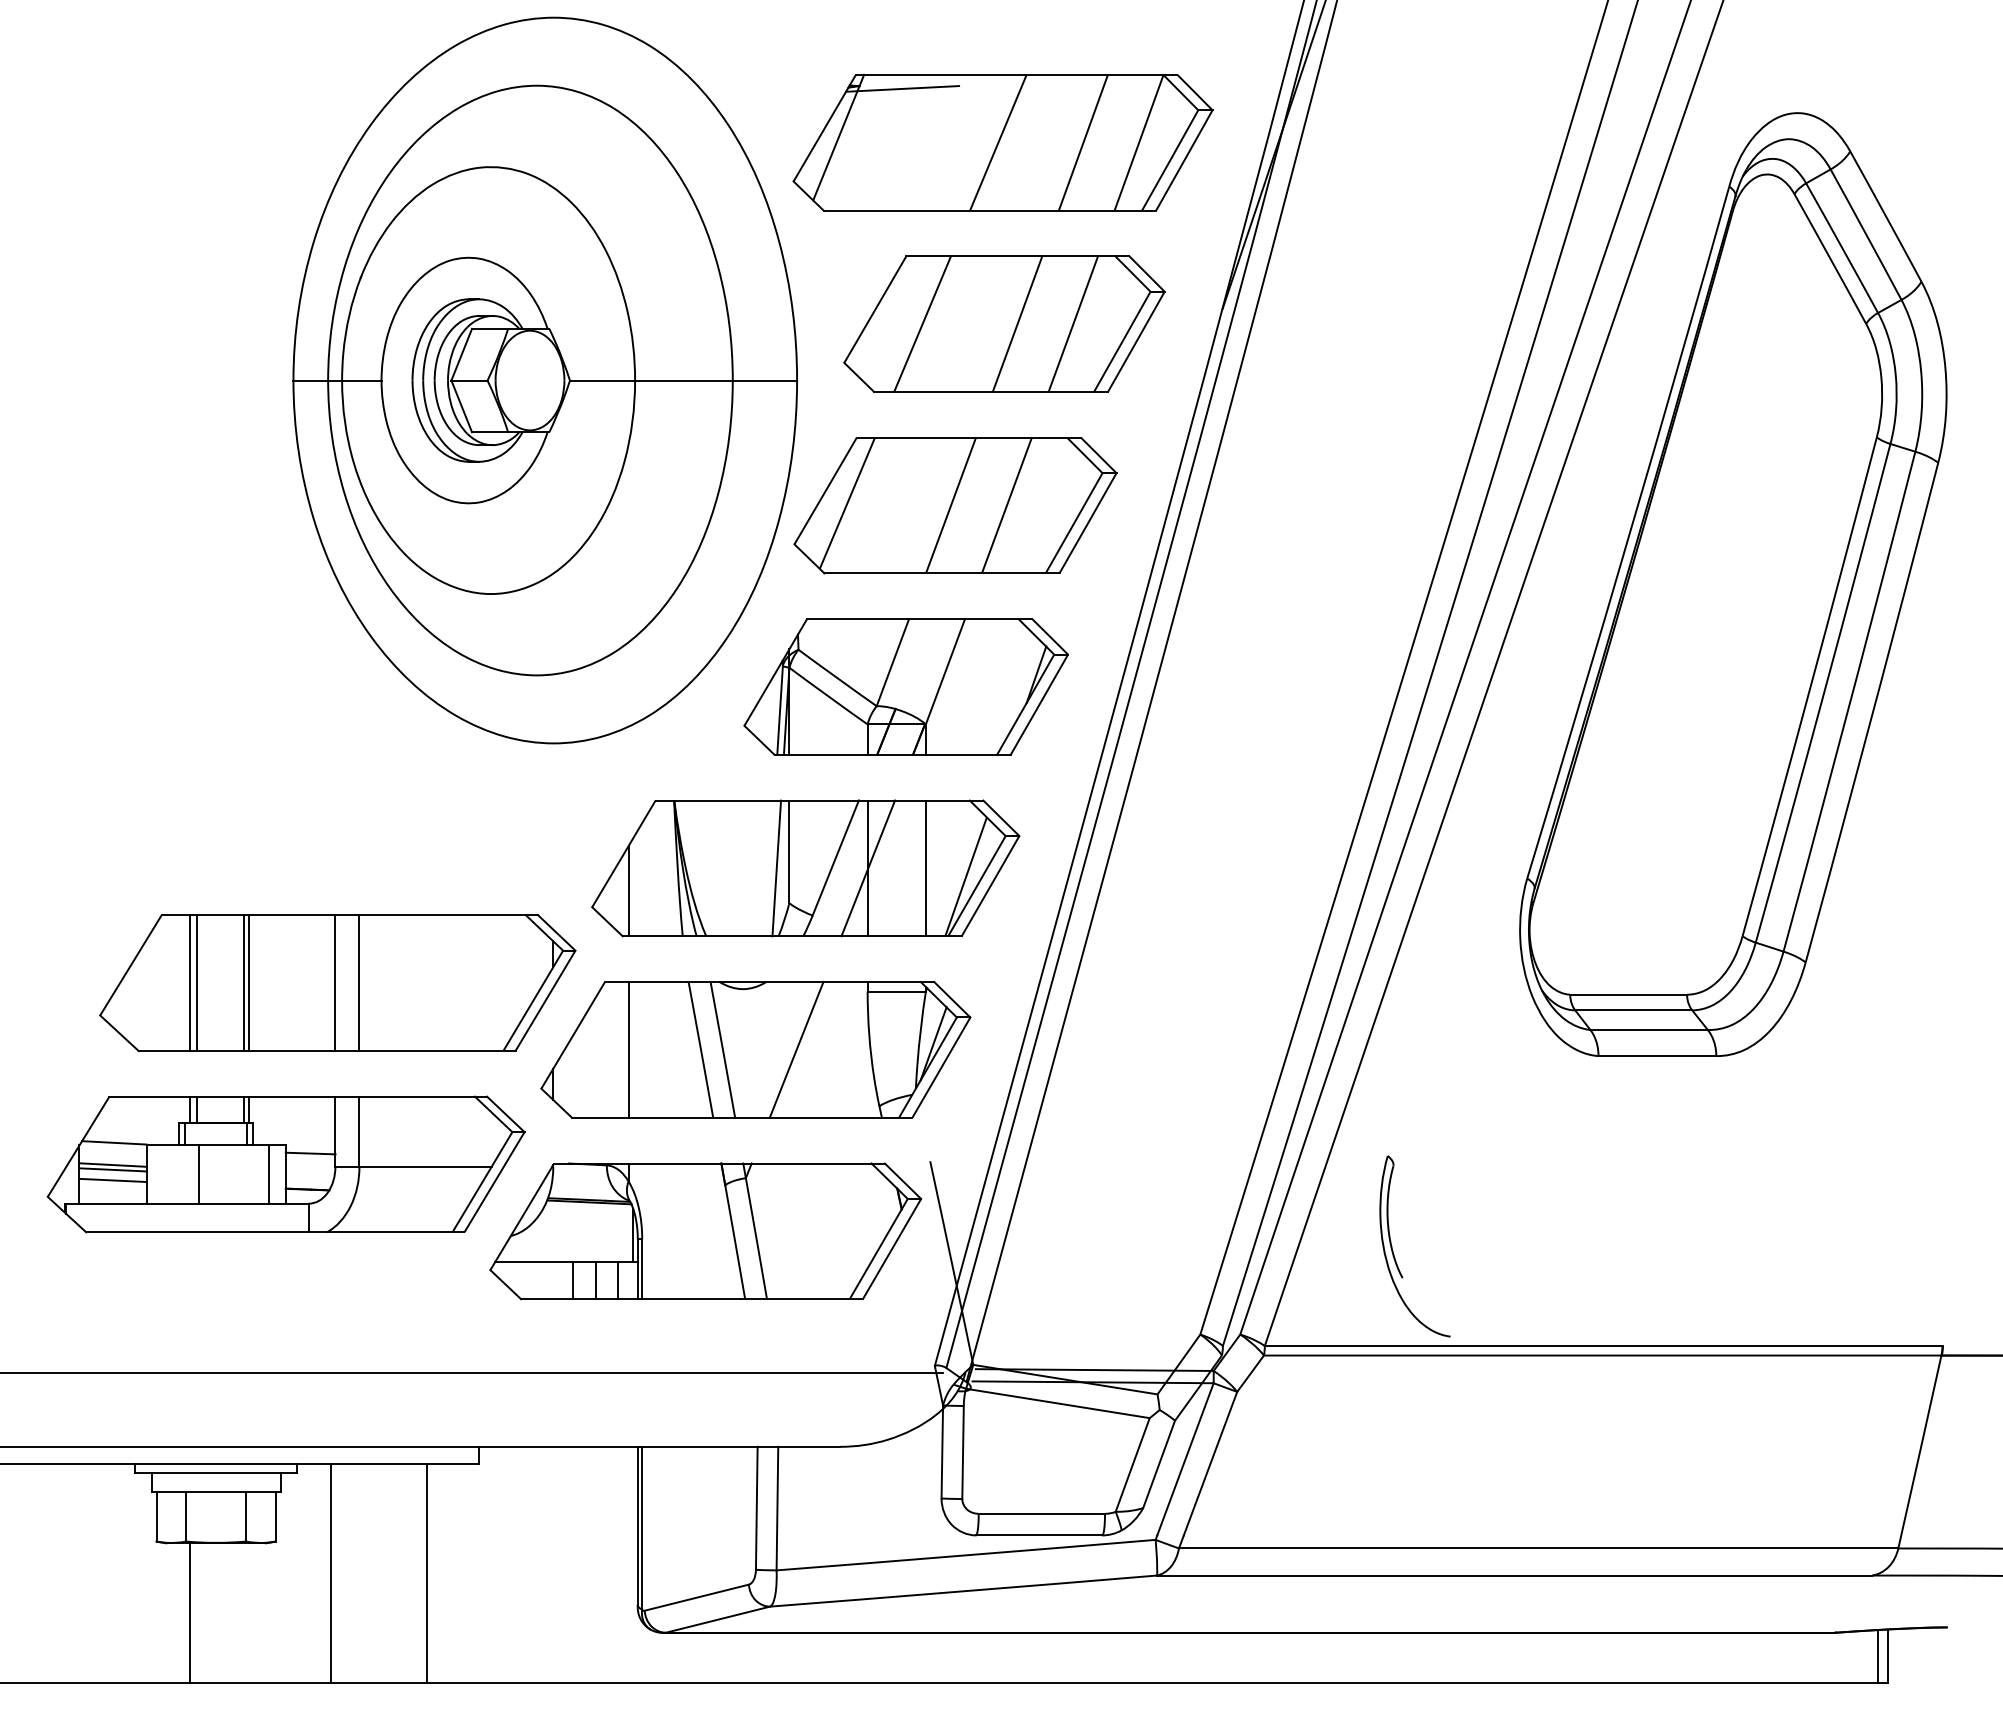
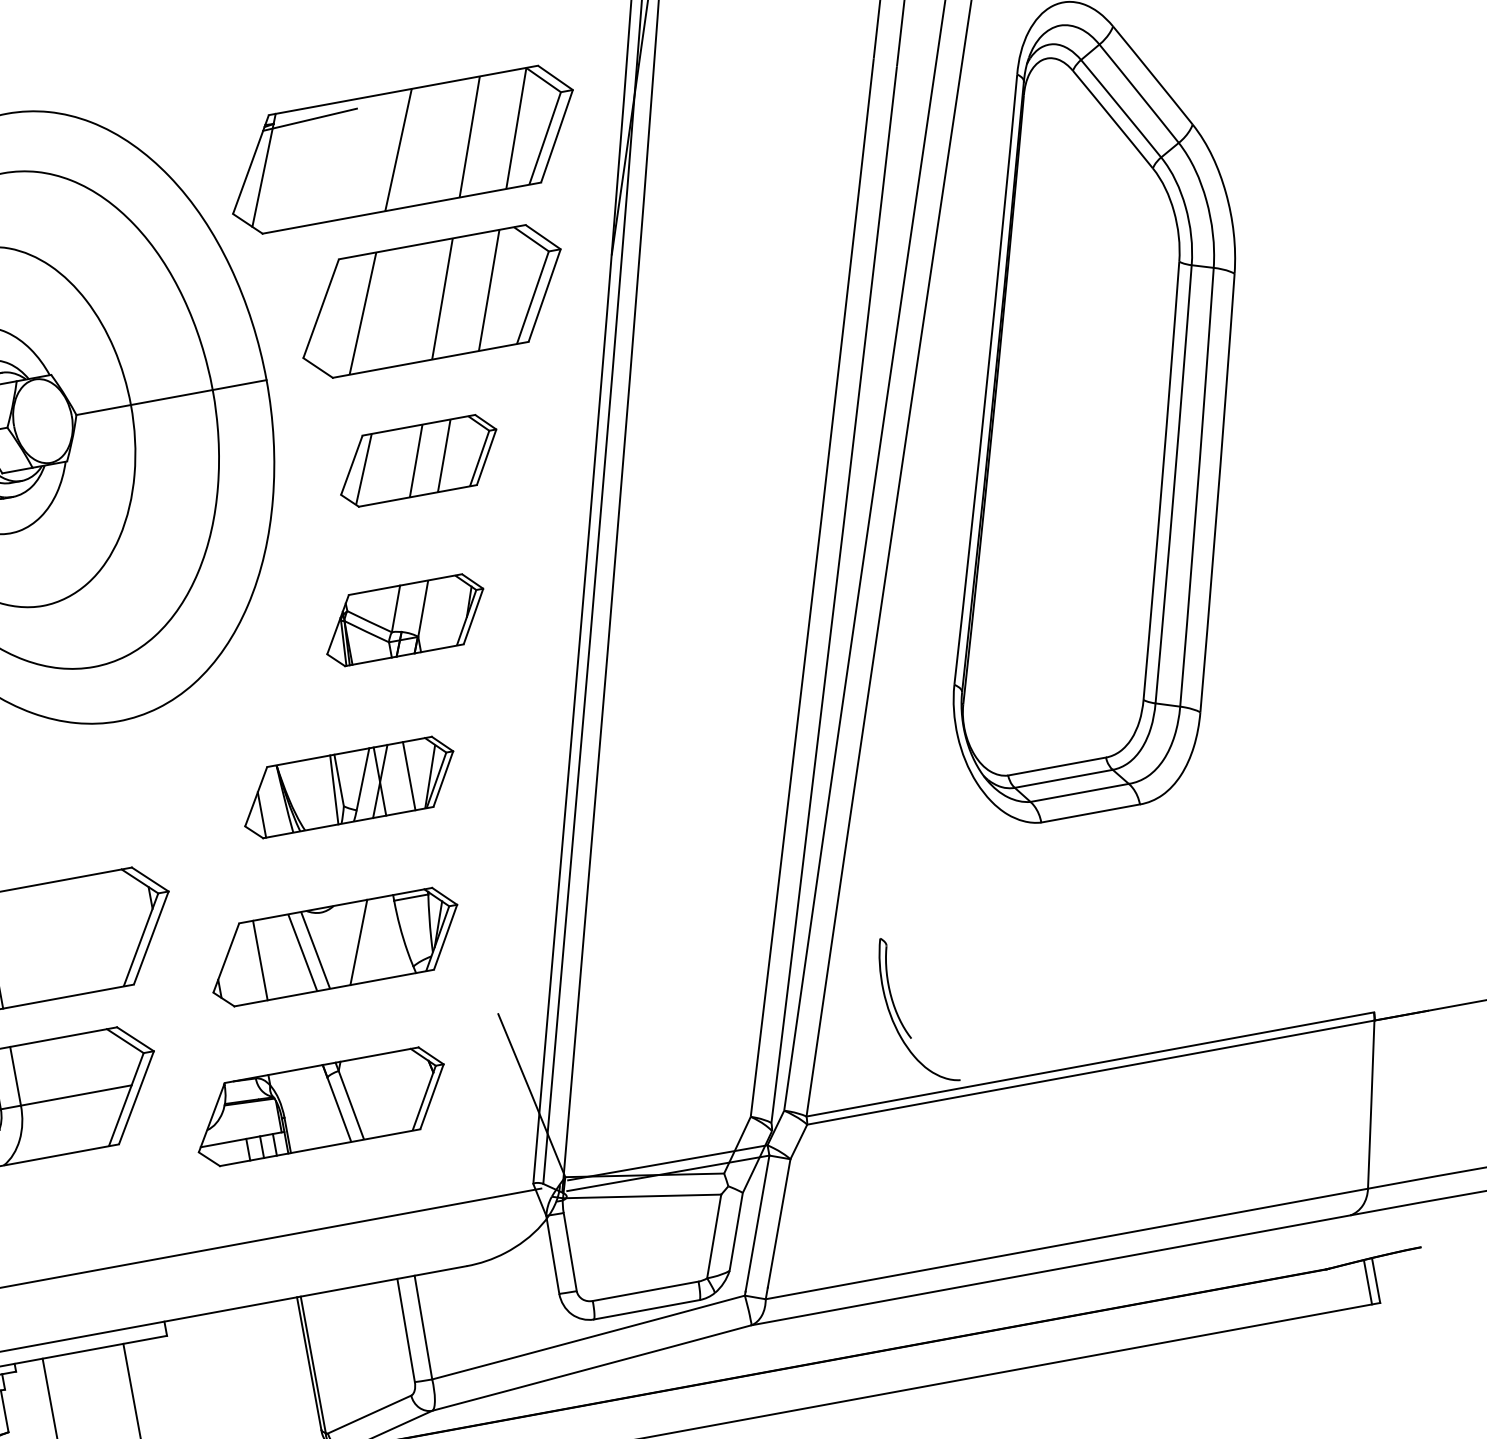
part: (955, 505) -> (418, 460), size x0.6
part: (905, 686) -> (404, 619), size x0.6
part: (805, 868) -> (348, 787), size x0.6
part: (755, 1049) -> (334, 946), size x0.7
part: (705, 1231) -> (320, 1106), size x0.7

